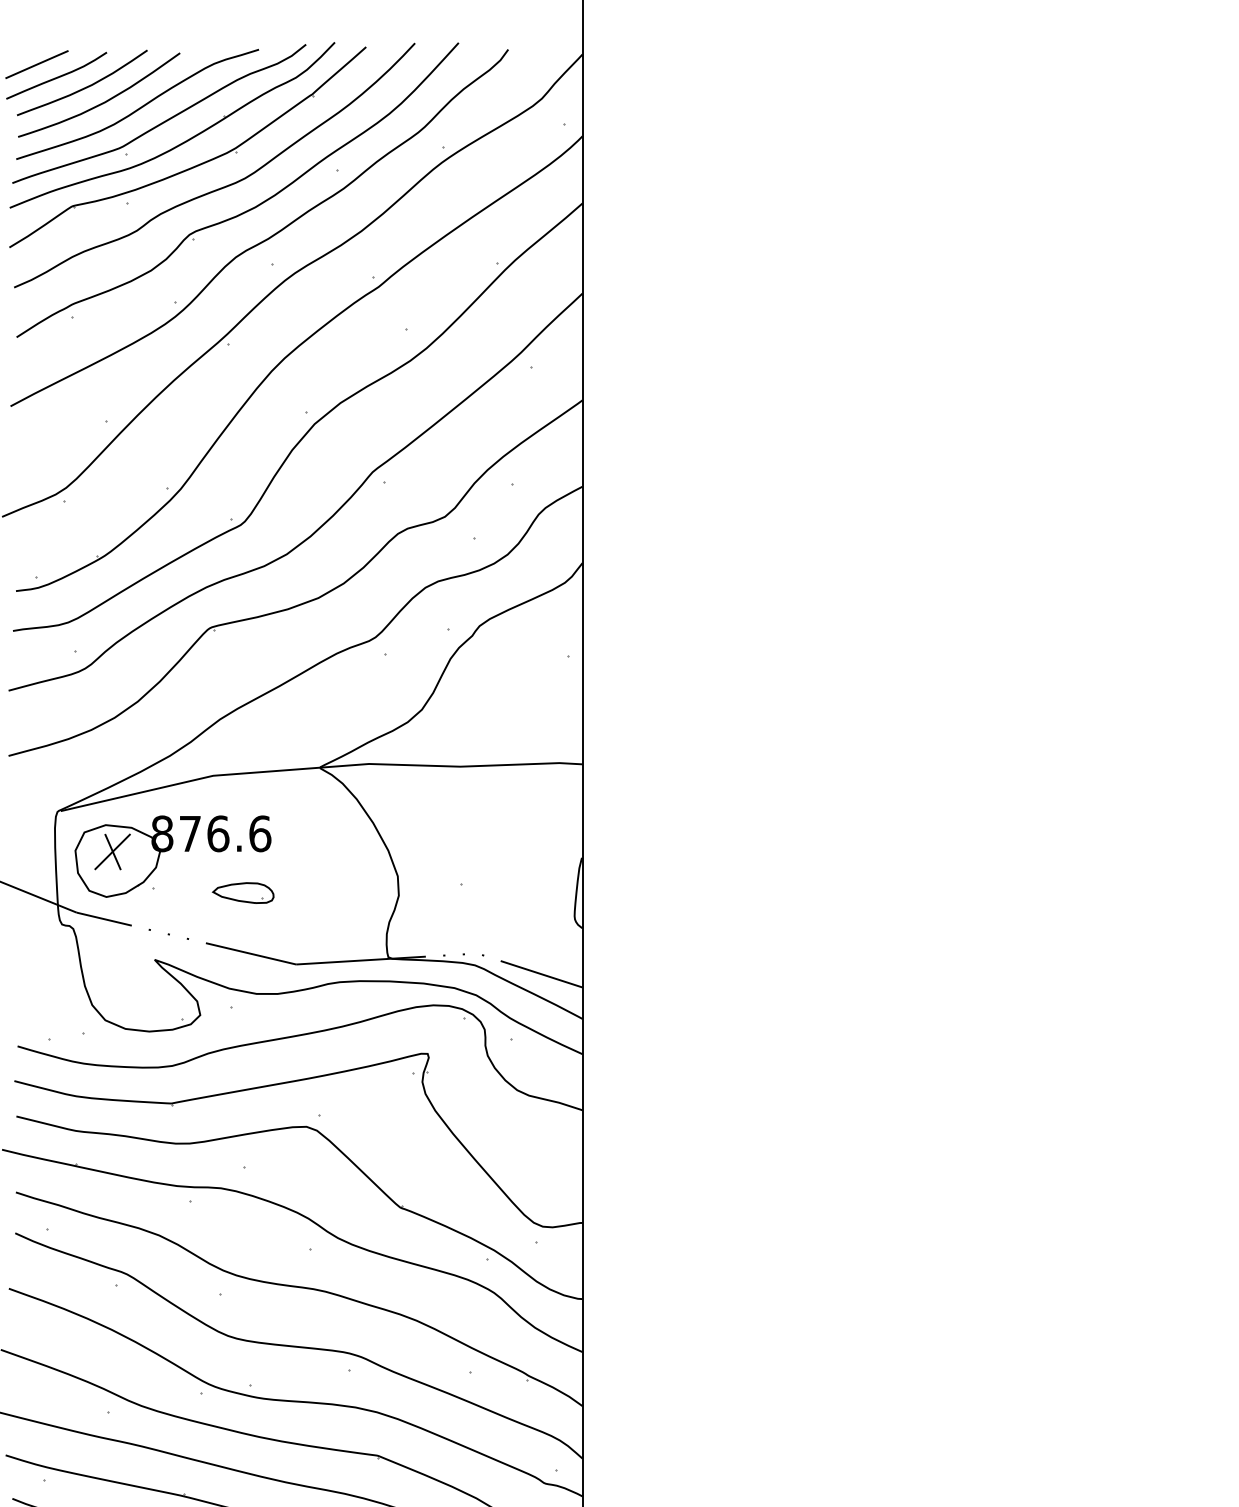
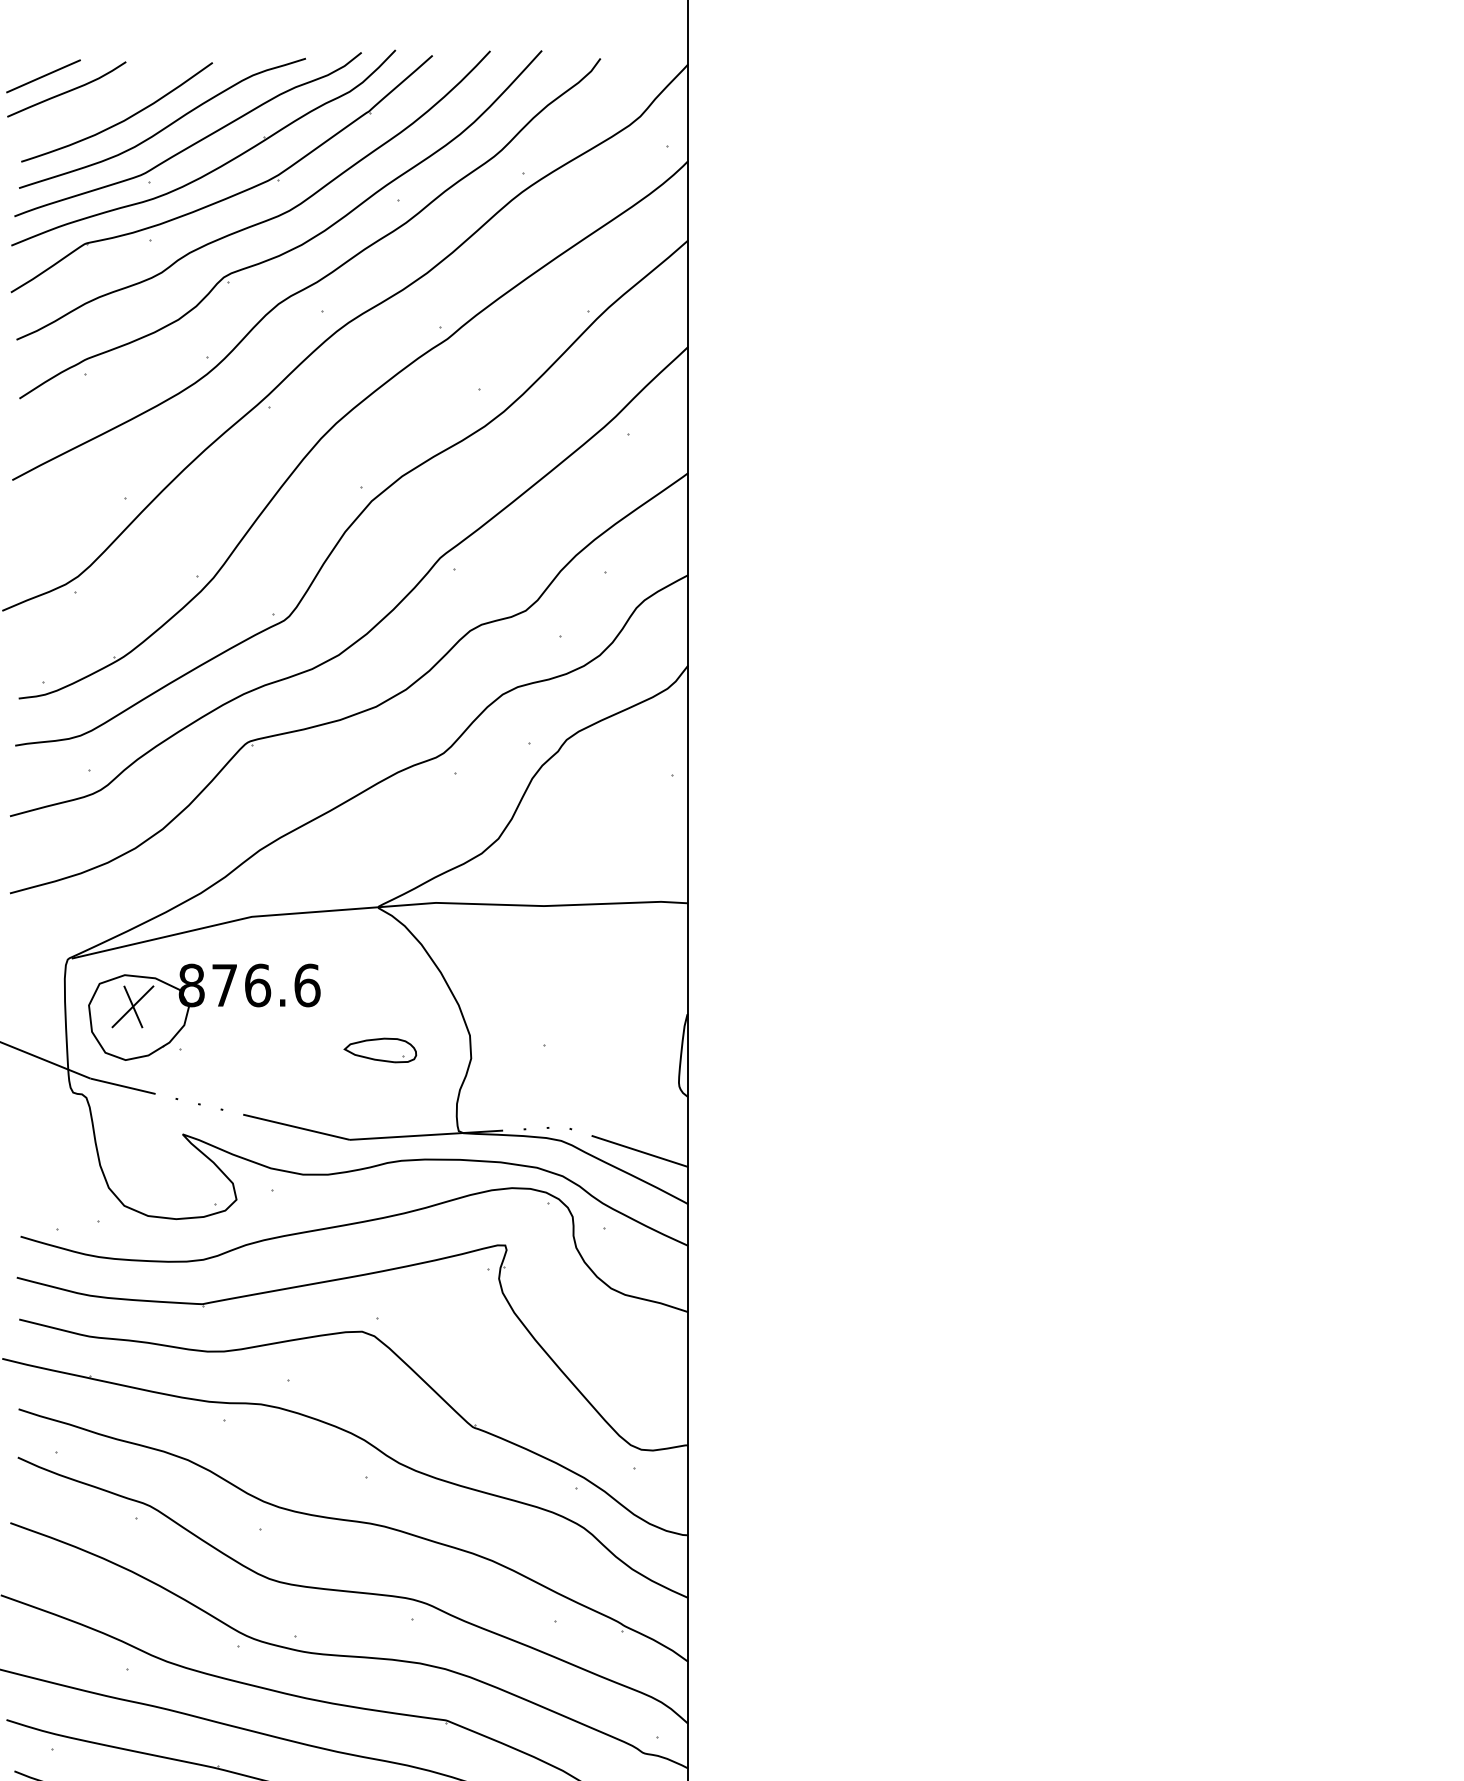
curve: (84, 87) -> (99, 103), removed
part: (243, 893) -> (380, 1050), moved

